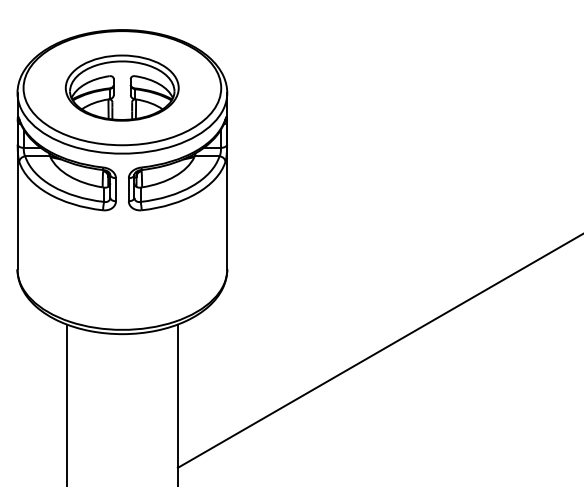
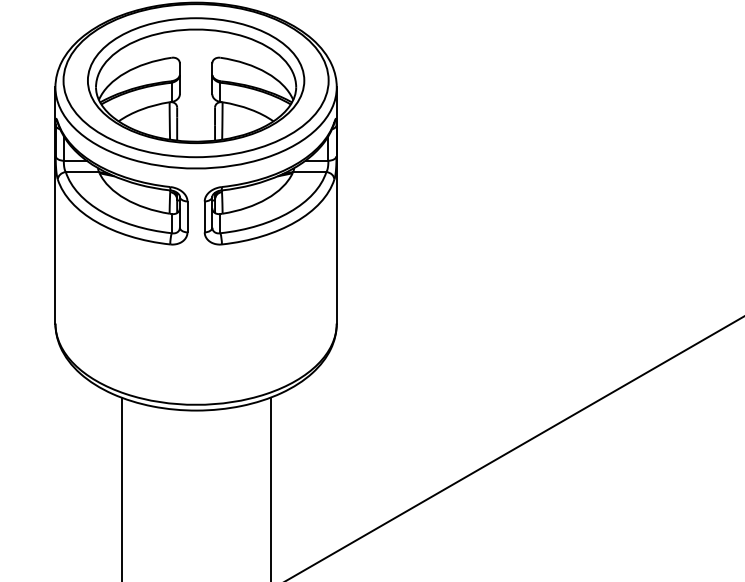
part: (121, 87) -> (194, 79), size x1.43

